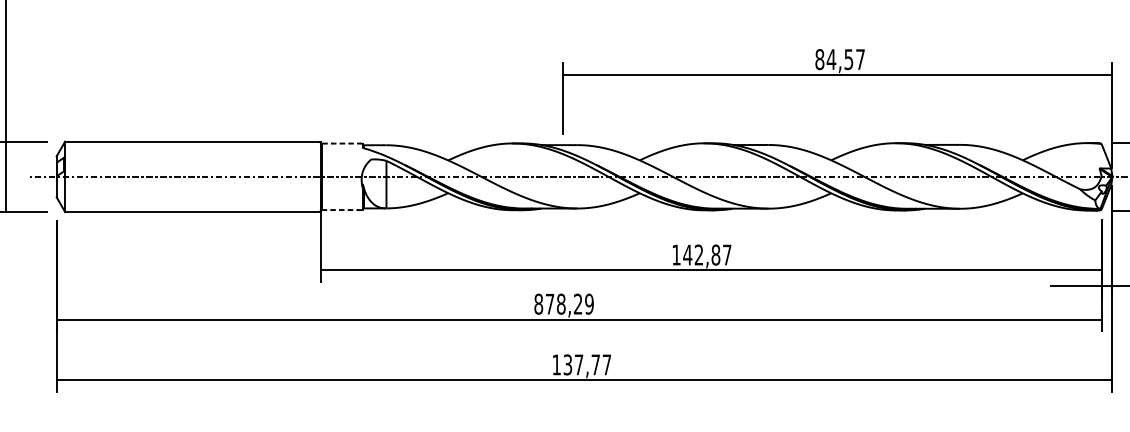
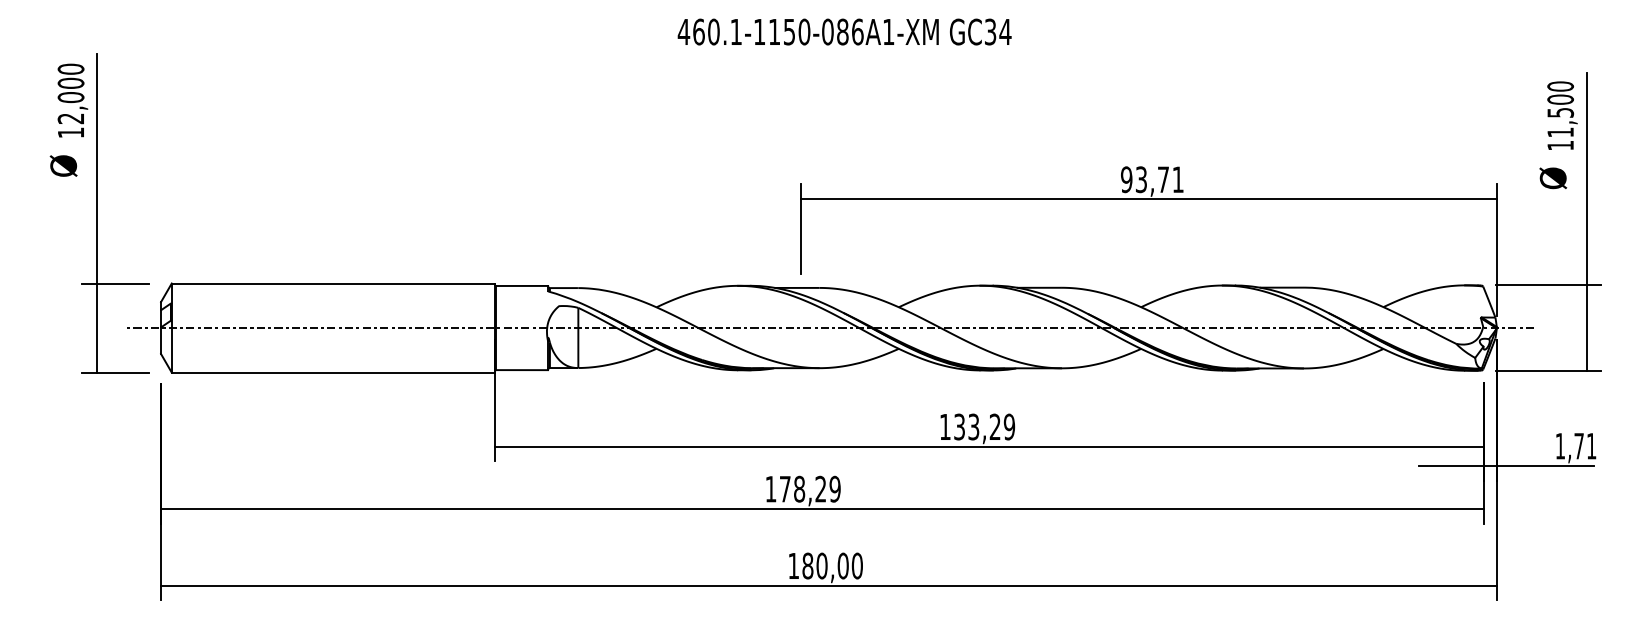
text: (840, 59) -> (1152, 179), 84,57 -> 93,71
line: (342, 143) -> (522, 285), dashed -> solid
line: (342, 210) -> (522, 370), dashed -> solid
text: (707, 254) -> (984, 426), 142,87 -> 133,29
text: (538, 303) -> (770, 488), 878,29 -> 178,29
text: (587, 364) -> (832, 565), 137,77 -> 180,00

